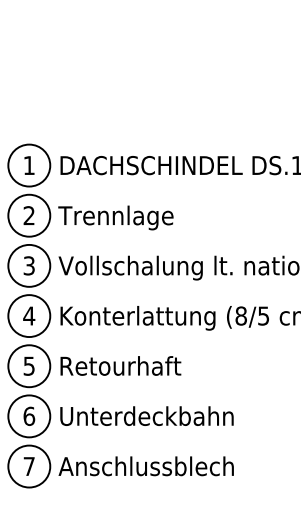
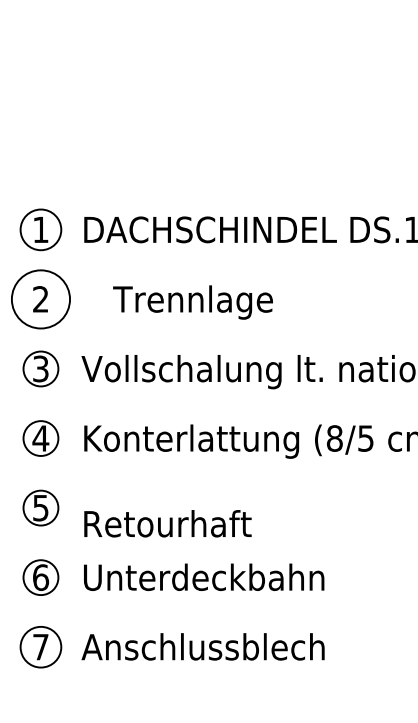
circle: (28, 165) -> (40, 229), size x0.7
text: (115, 217) -> (192, 302), moved
circle: (28, 265) -> (40, 368), size x0.6
circle: (28, 316) -> (40, 438), size x0.6
text: (120, 365) -> (167, 523), moved
circle: (28, 366) -> (40, 508), size x0.6
circle: (28, 416) -> (40, 577), size x0.6
circle: (28, 466) -> (40, 647), size x0.7

